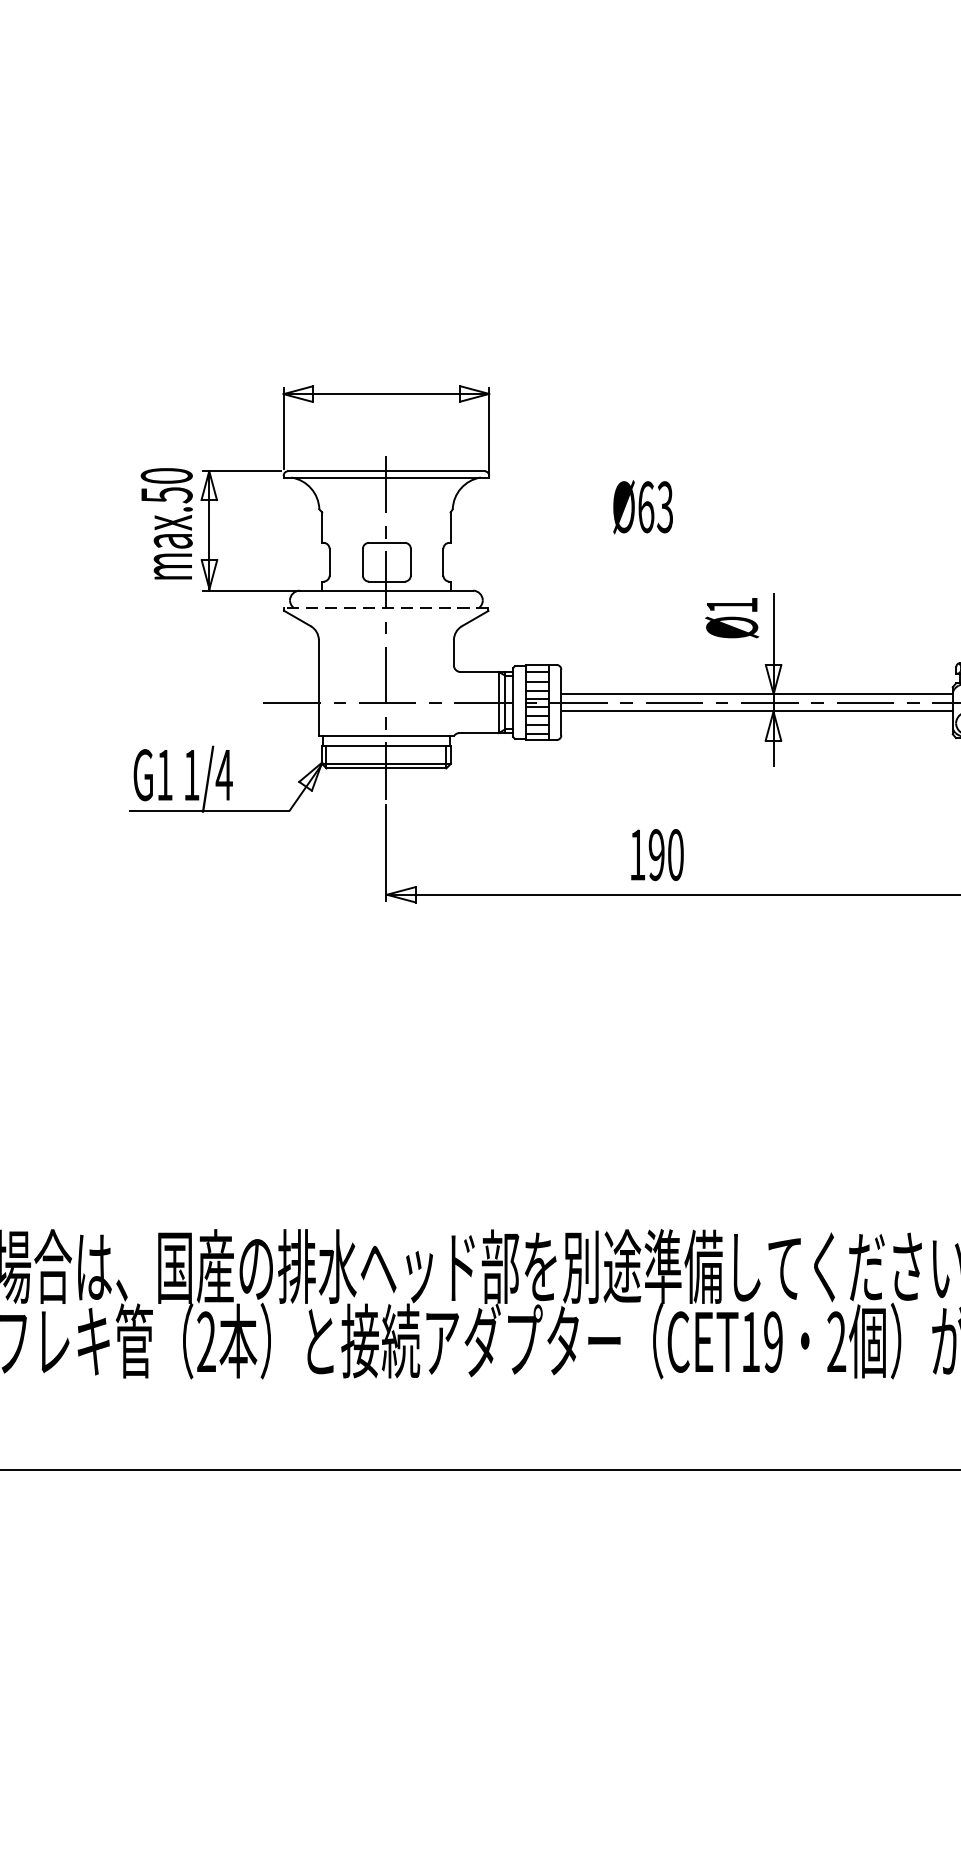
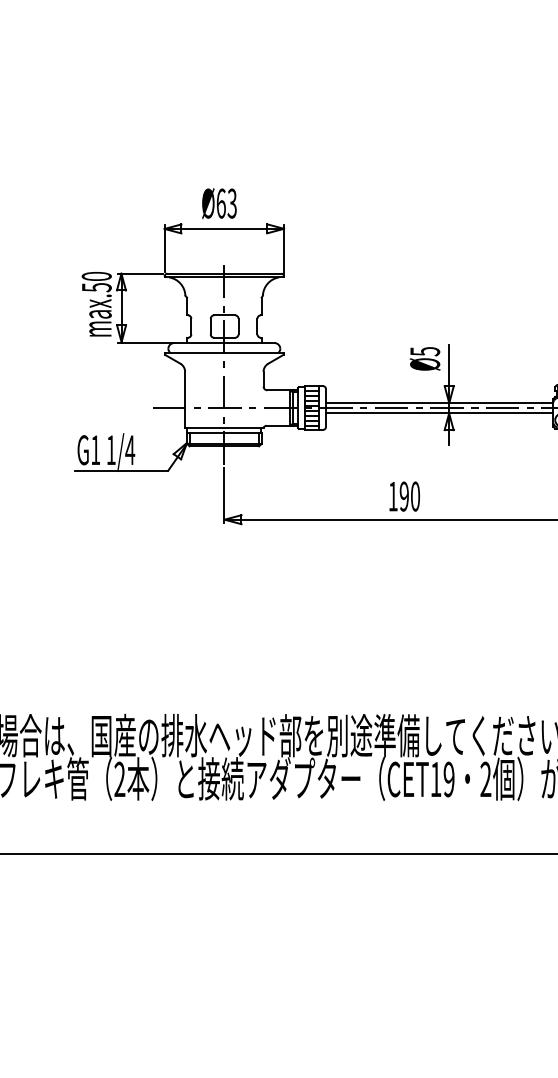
text: (643, 507) -> (219, 203), moved
text: (732, 605) -> (425, 351), Ø1 -> Ø5
line: (384, 606) -> (223, 352), dashed -> solid
text: (656, 854) -> (404, 496), moved

